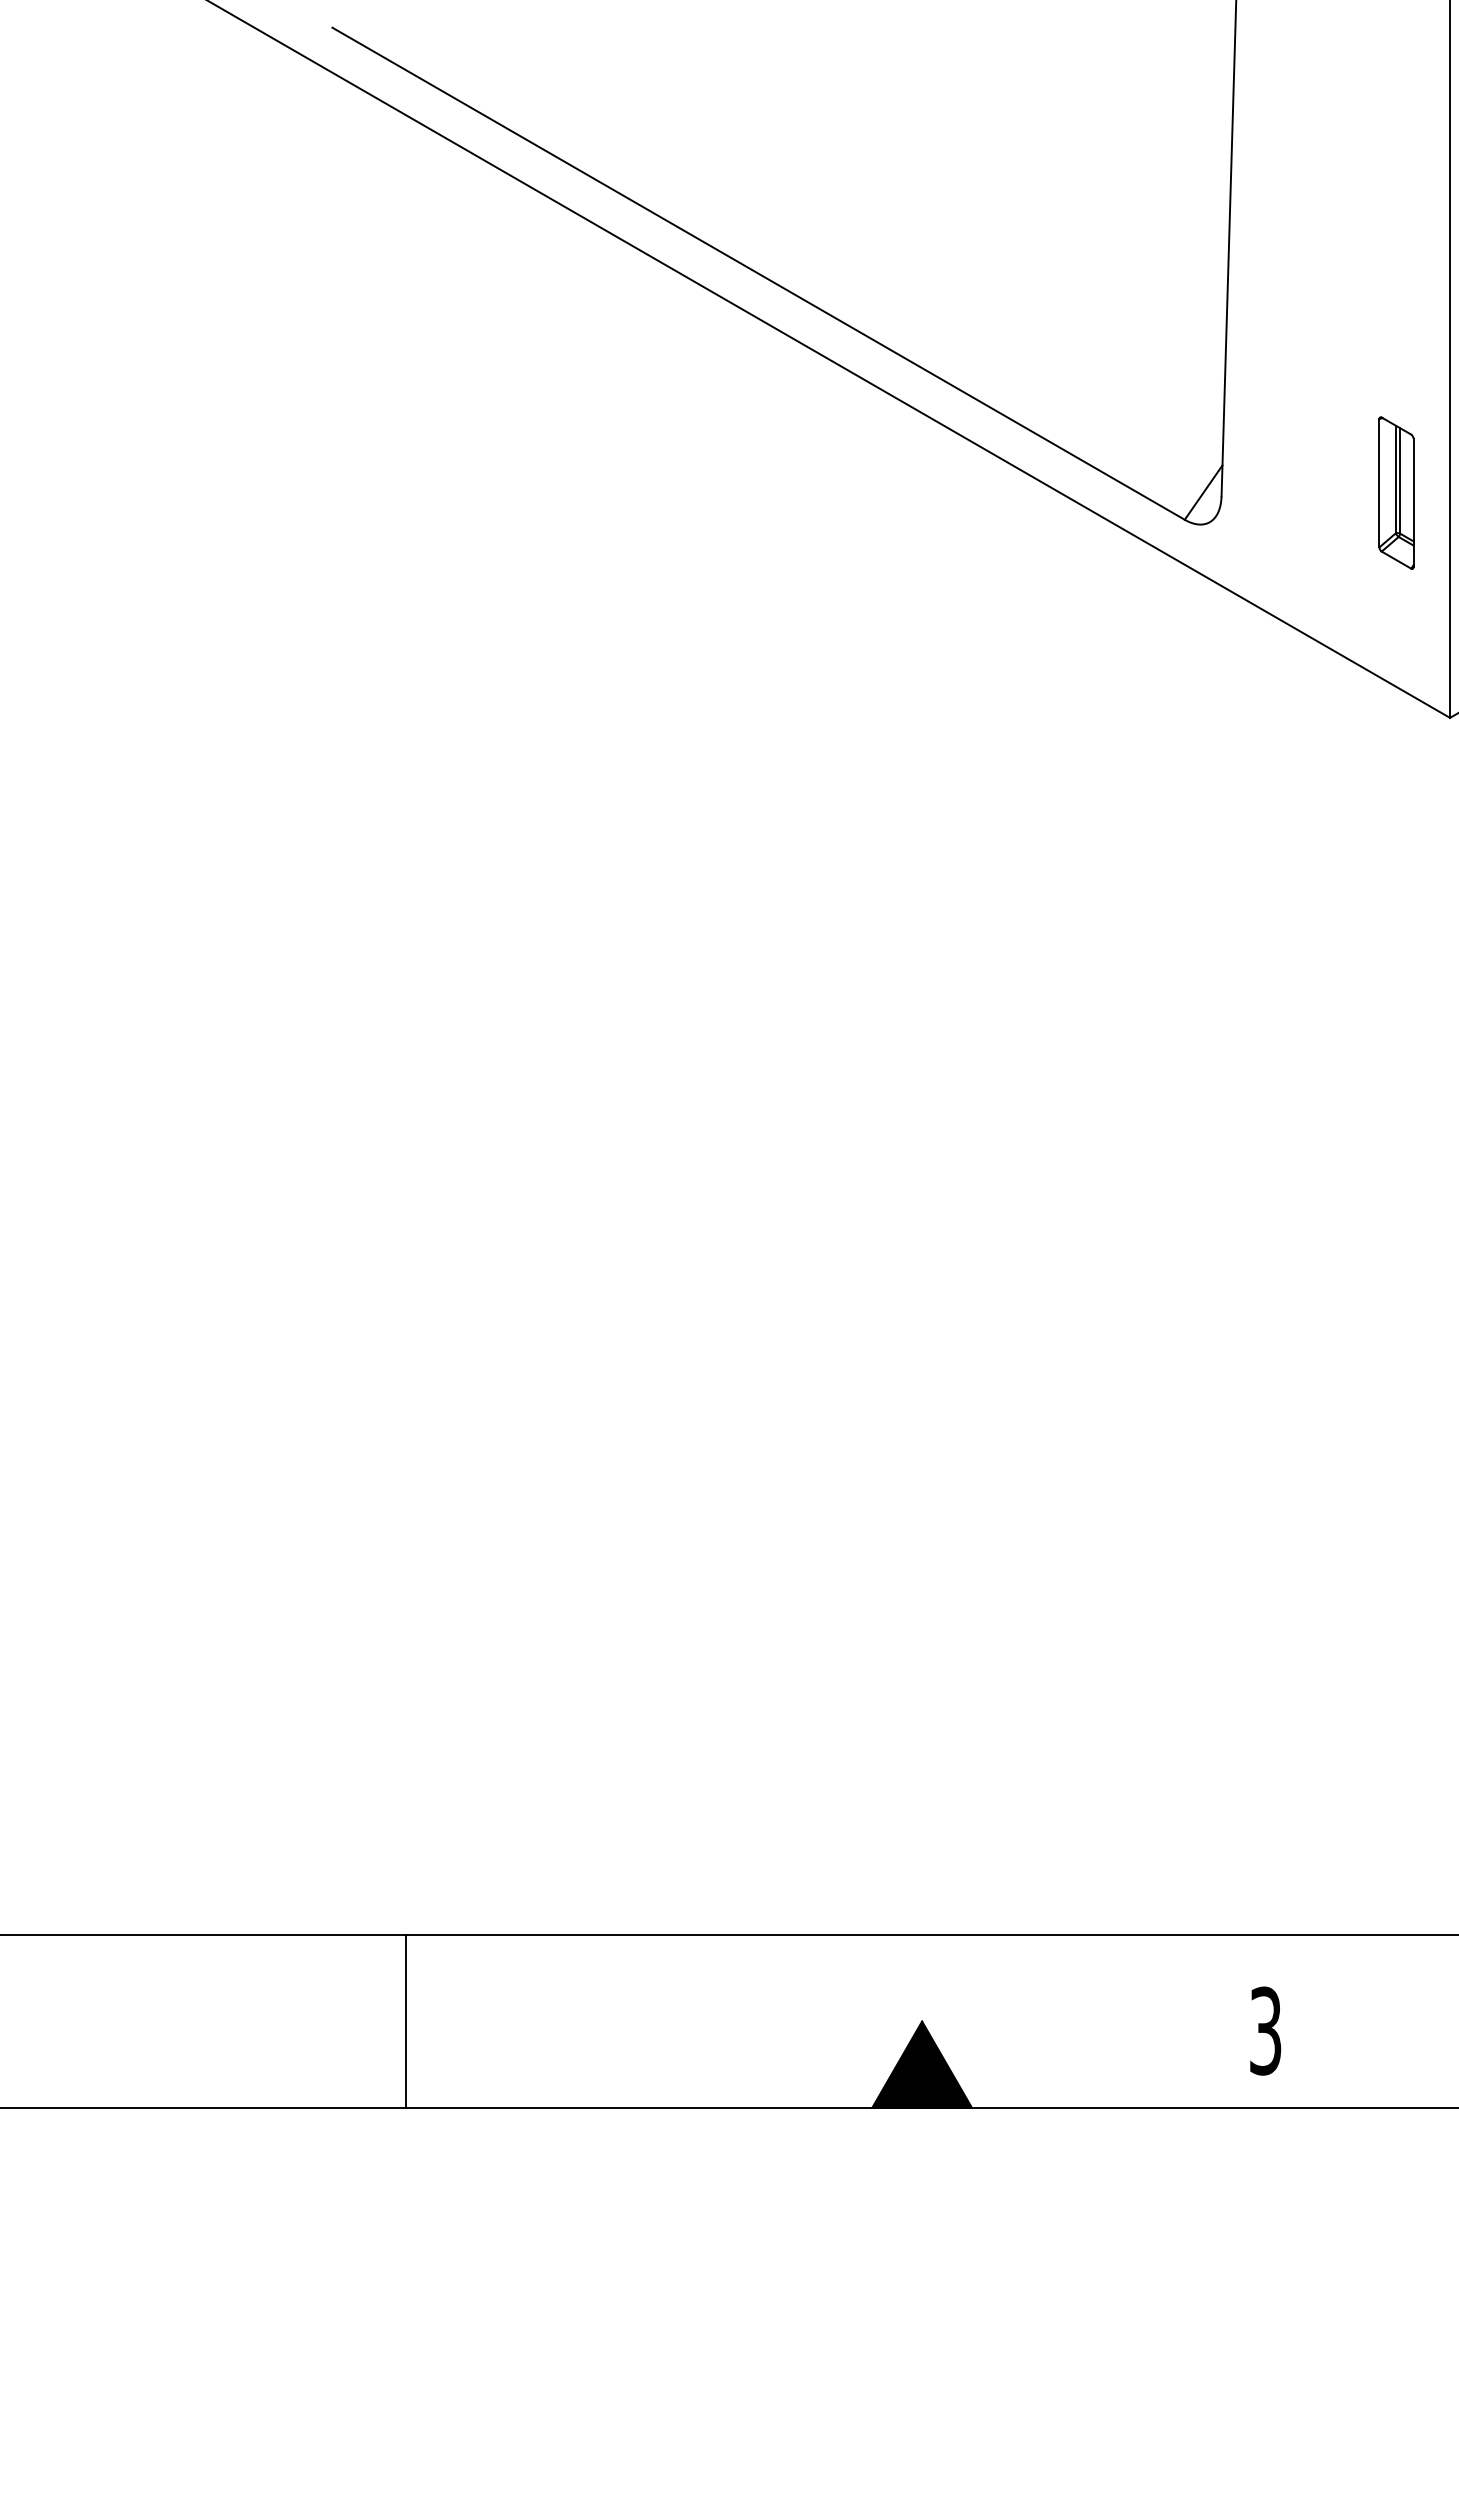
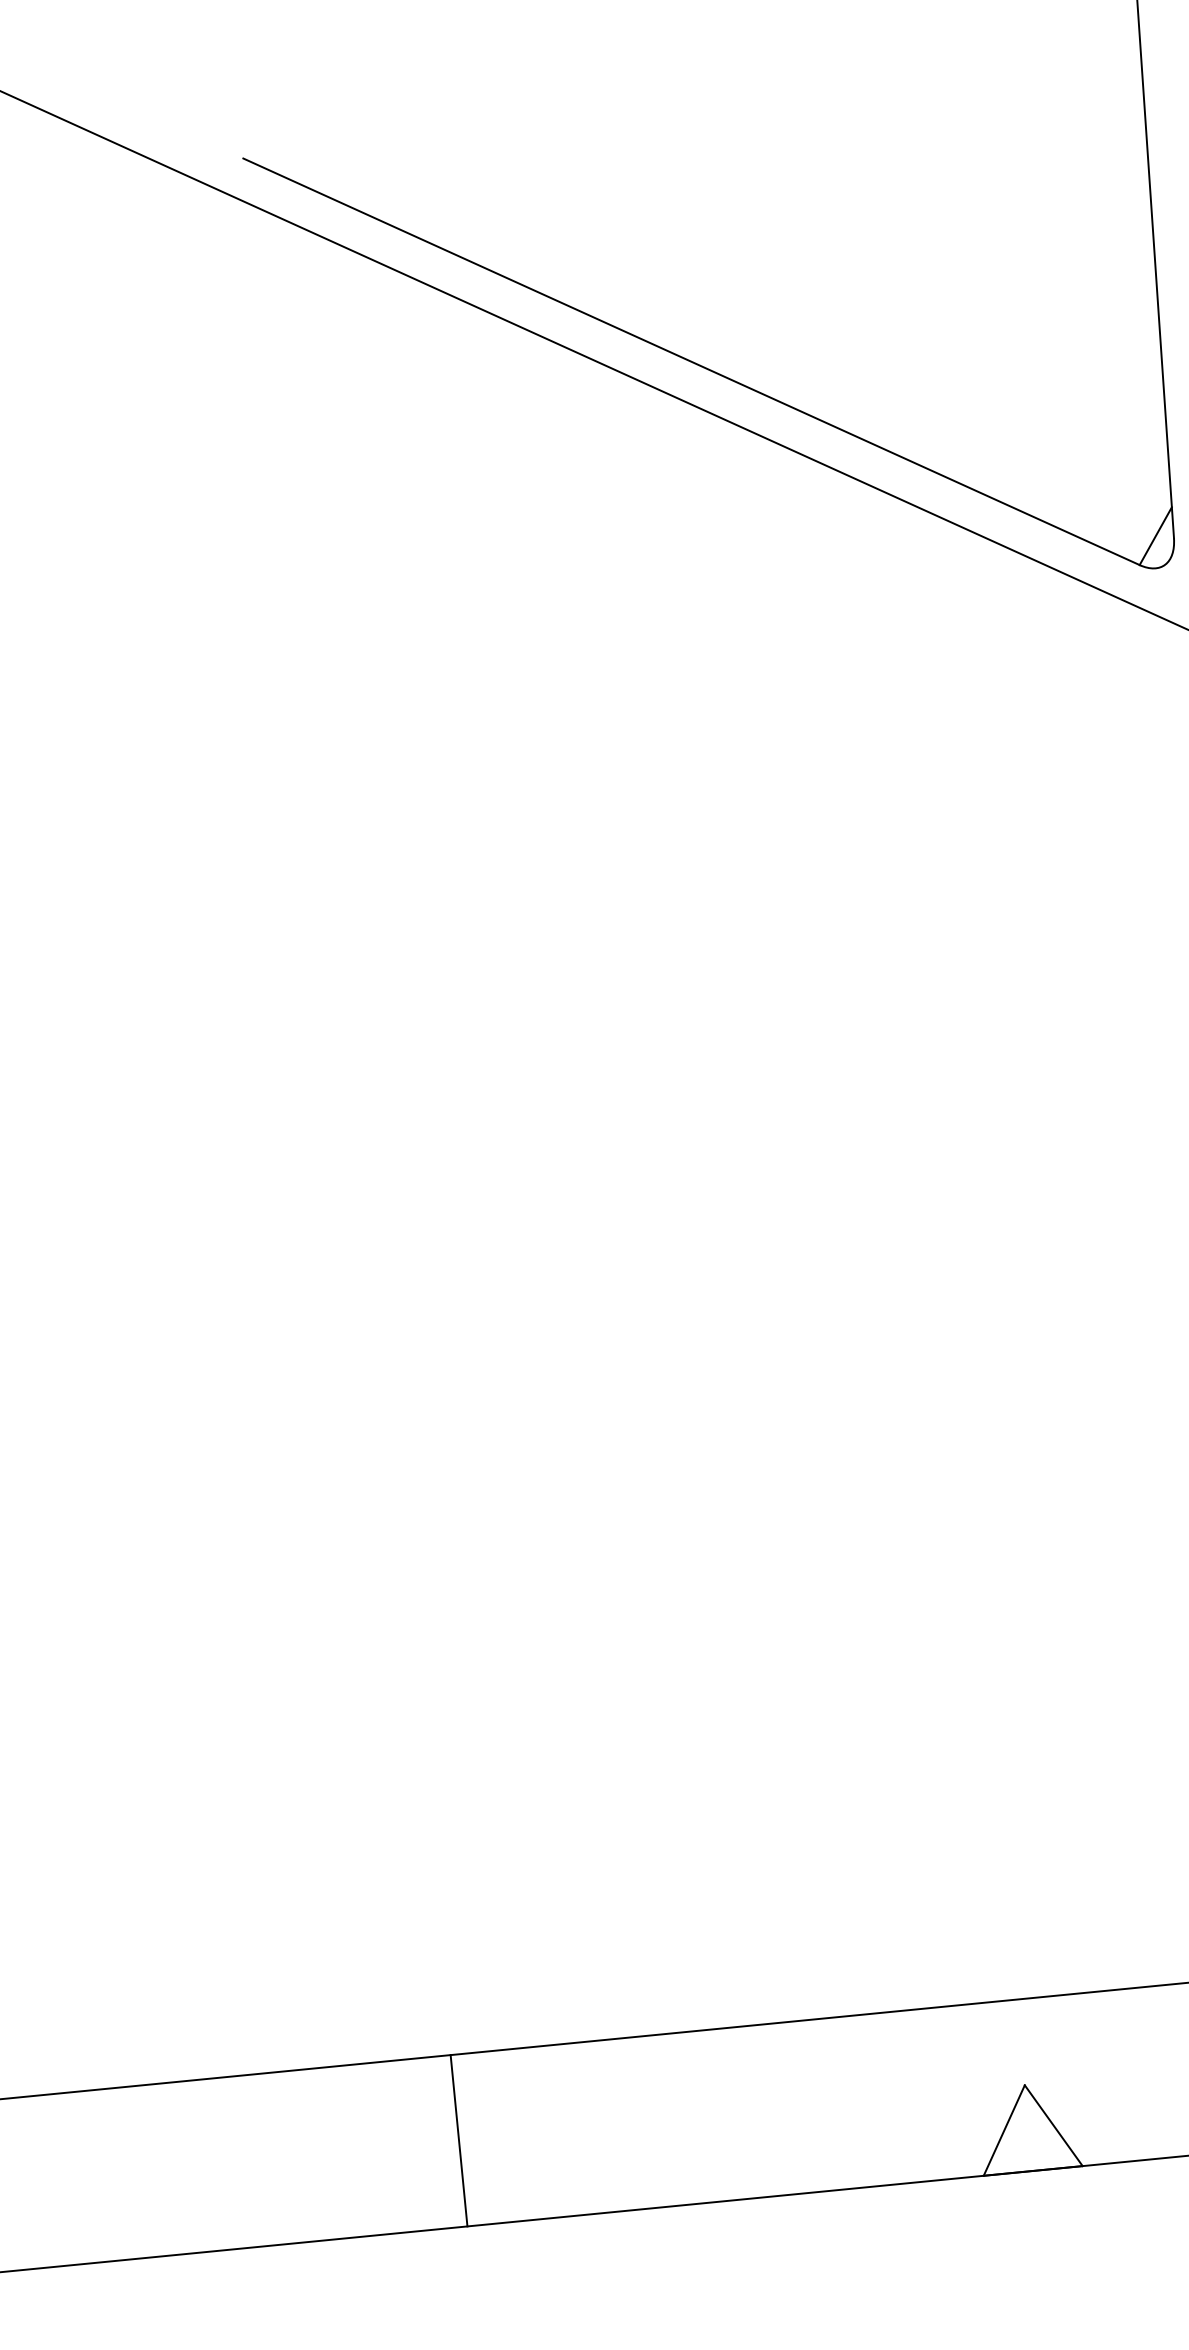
line: (405, 2021) -> (458, 2140), moved
fill: (921, 2064) -> (1028, 2128), removed

